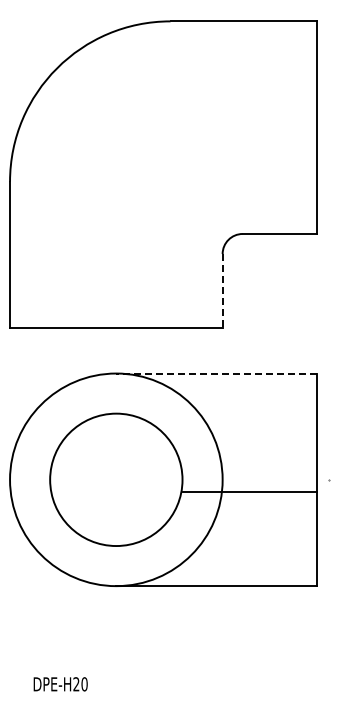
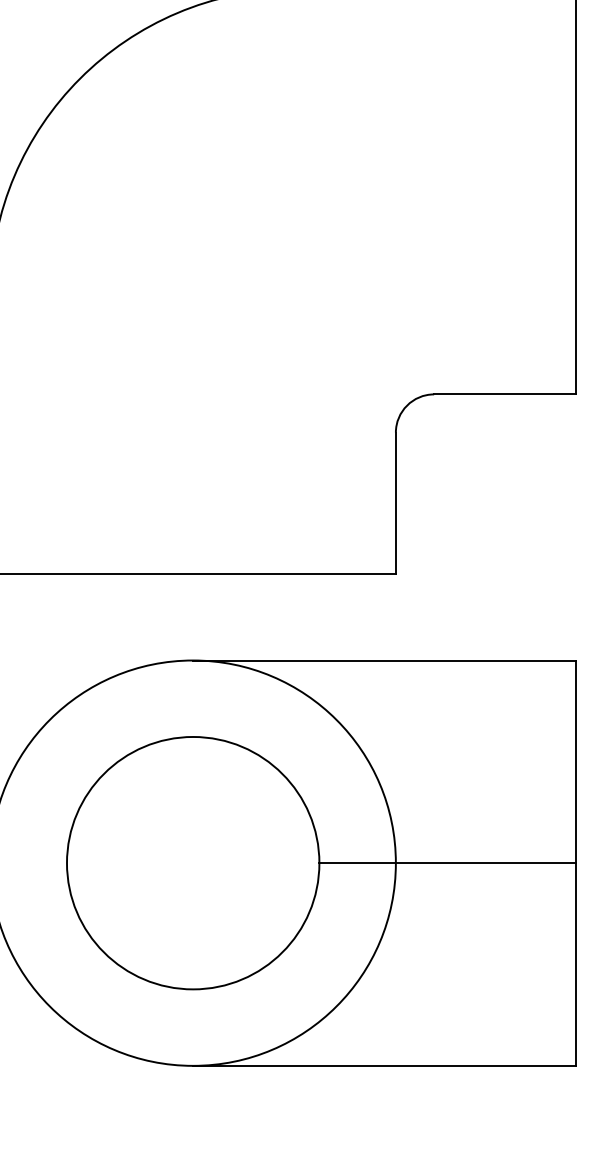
line: (222, 291) -> (395, 504), dashed -> solid
line: (216, 373) -> (384, 660), dashed -> solid
line: (249, 491) -> (447, 862), moved

